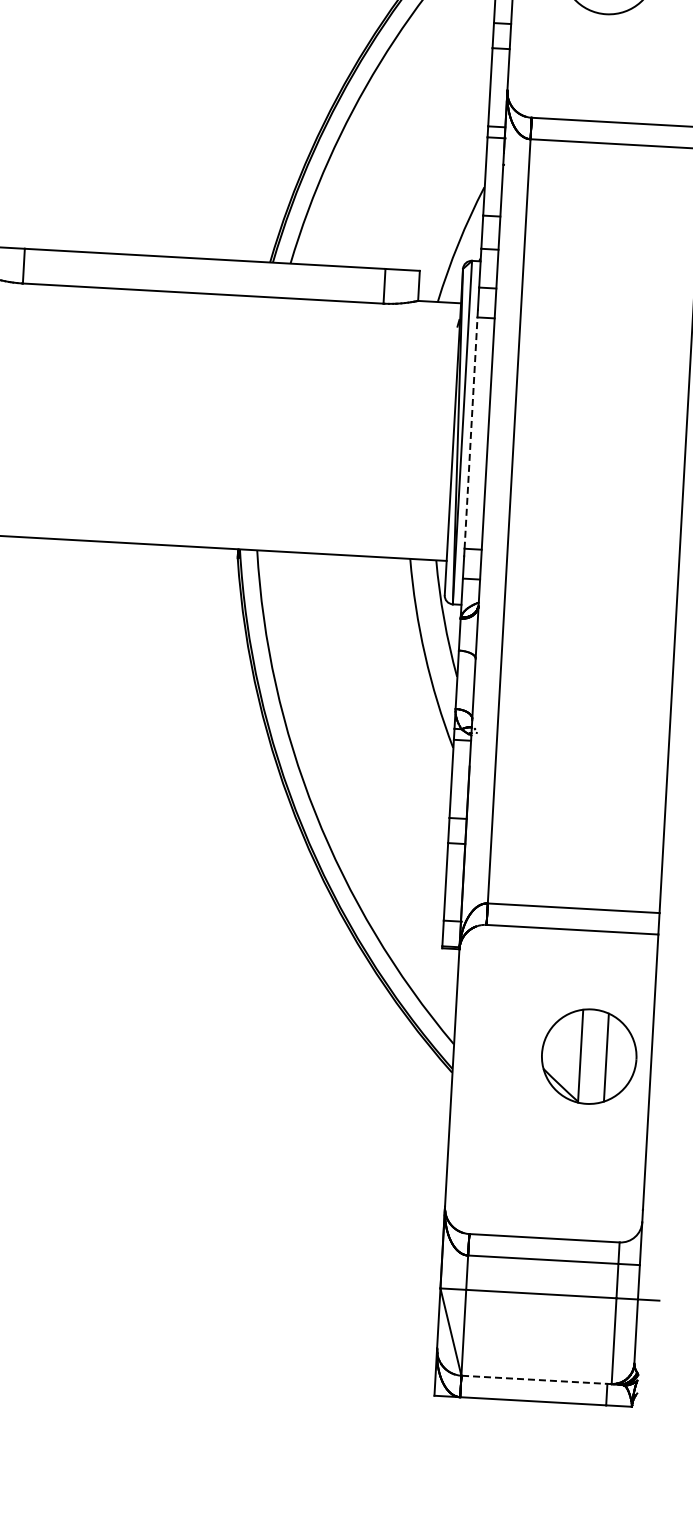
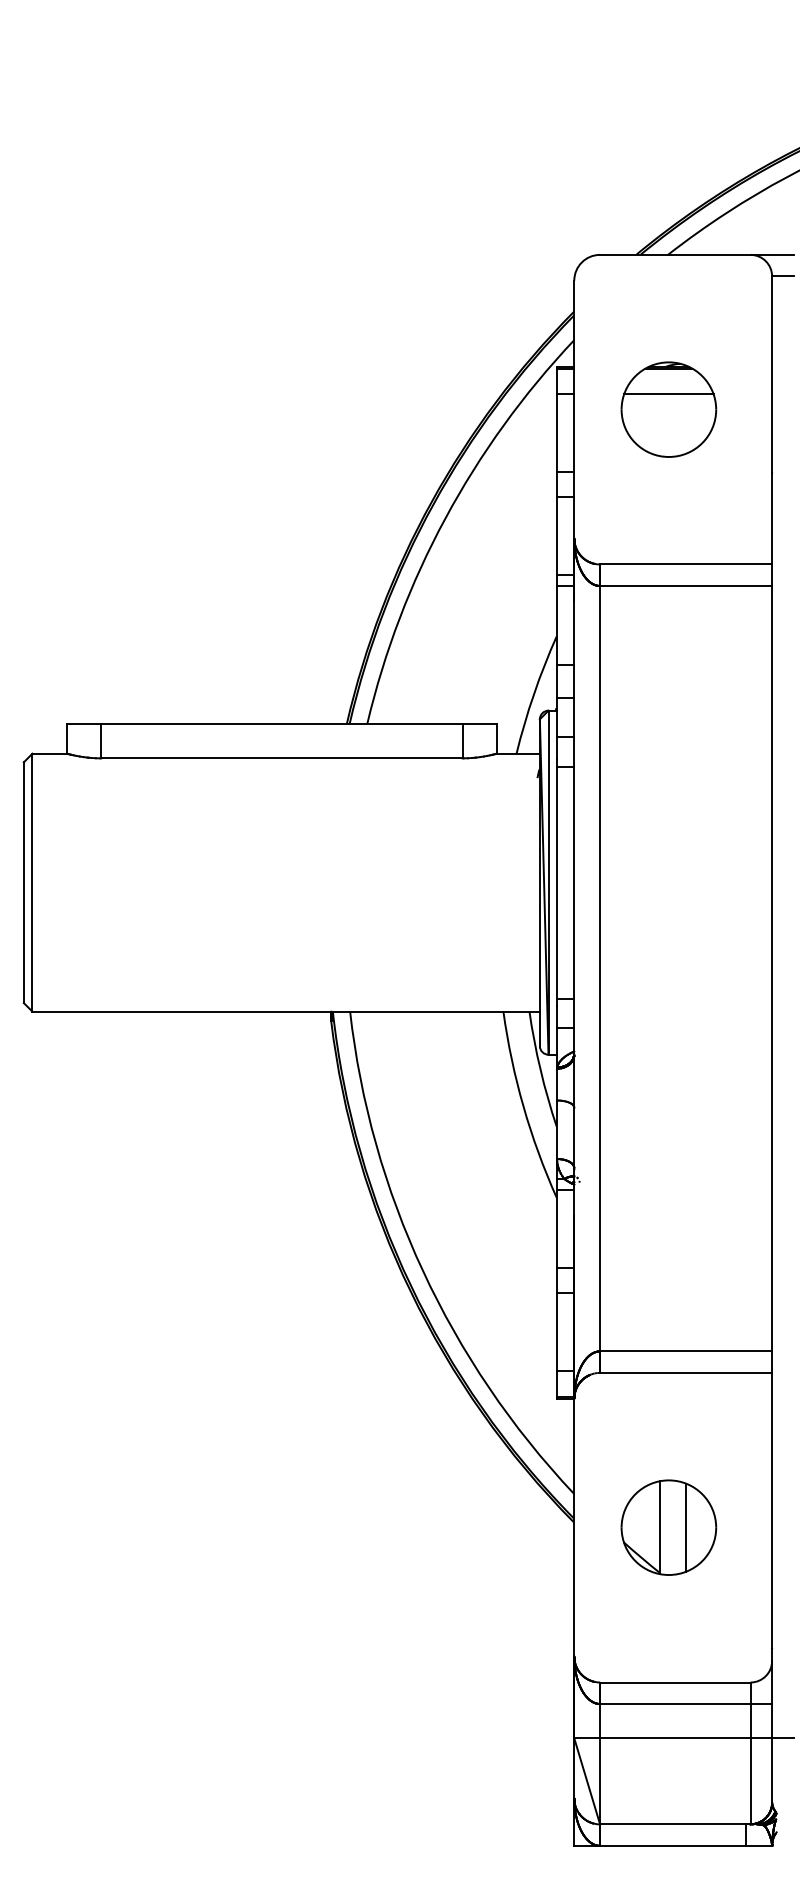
line: (471, 432) -> (557, 882), dashed -> solid
part: (588, 1056) -> (668, 1527), moved
line: (535, 1379) -> (674, 1824), dashed -> solid

